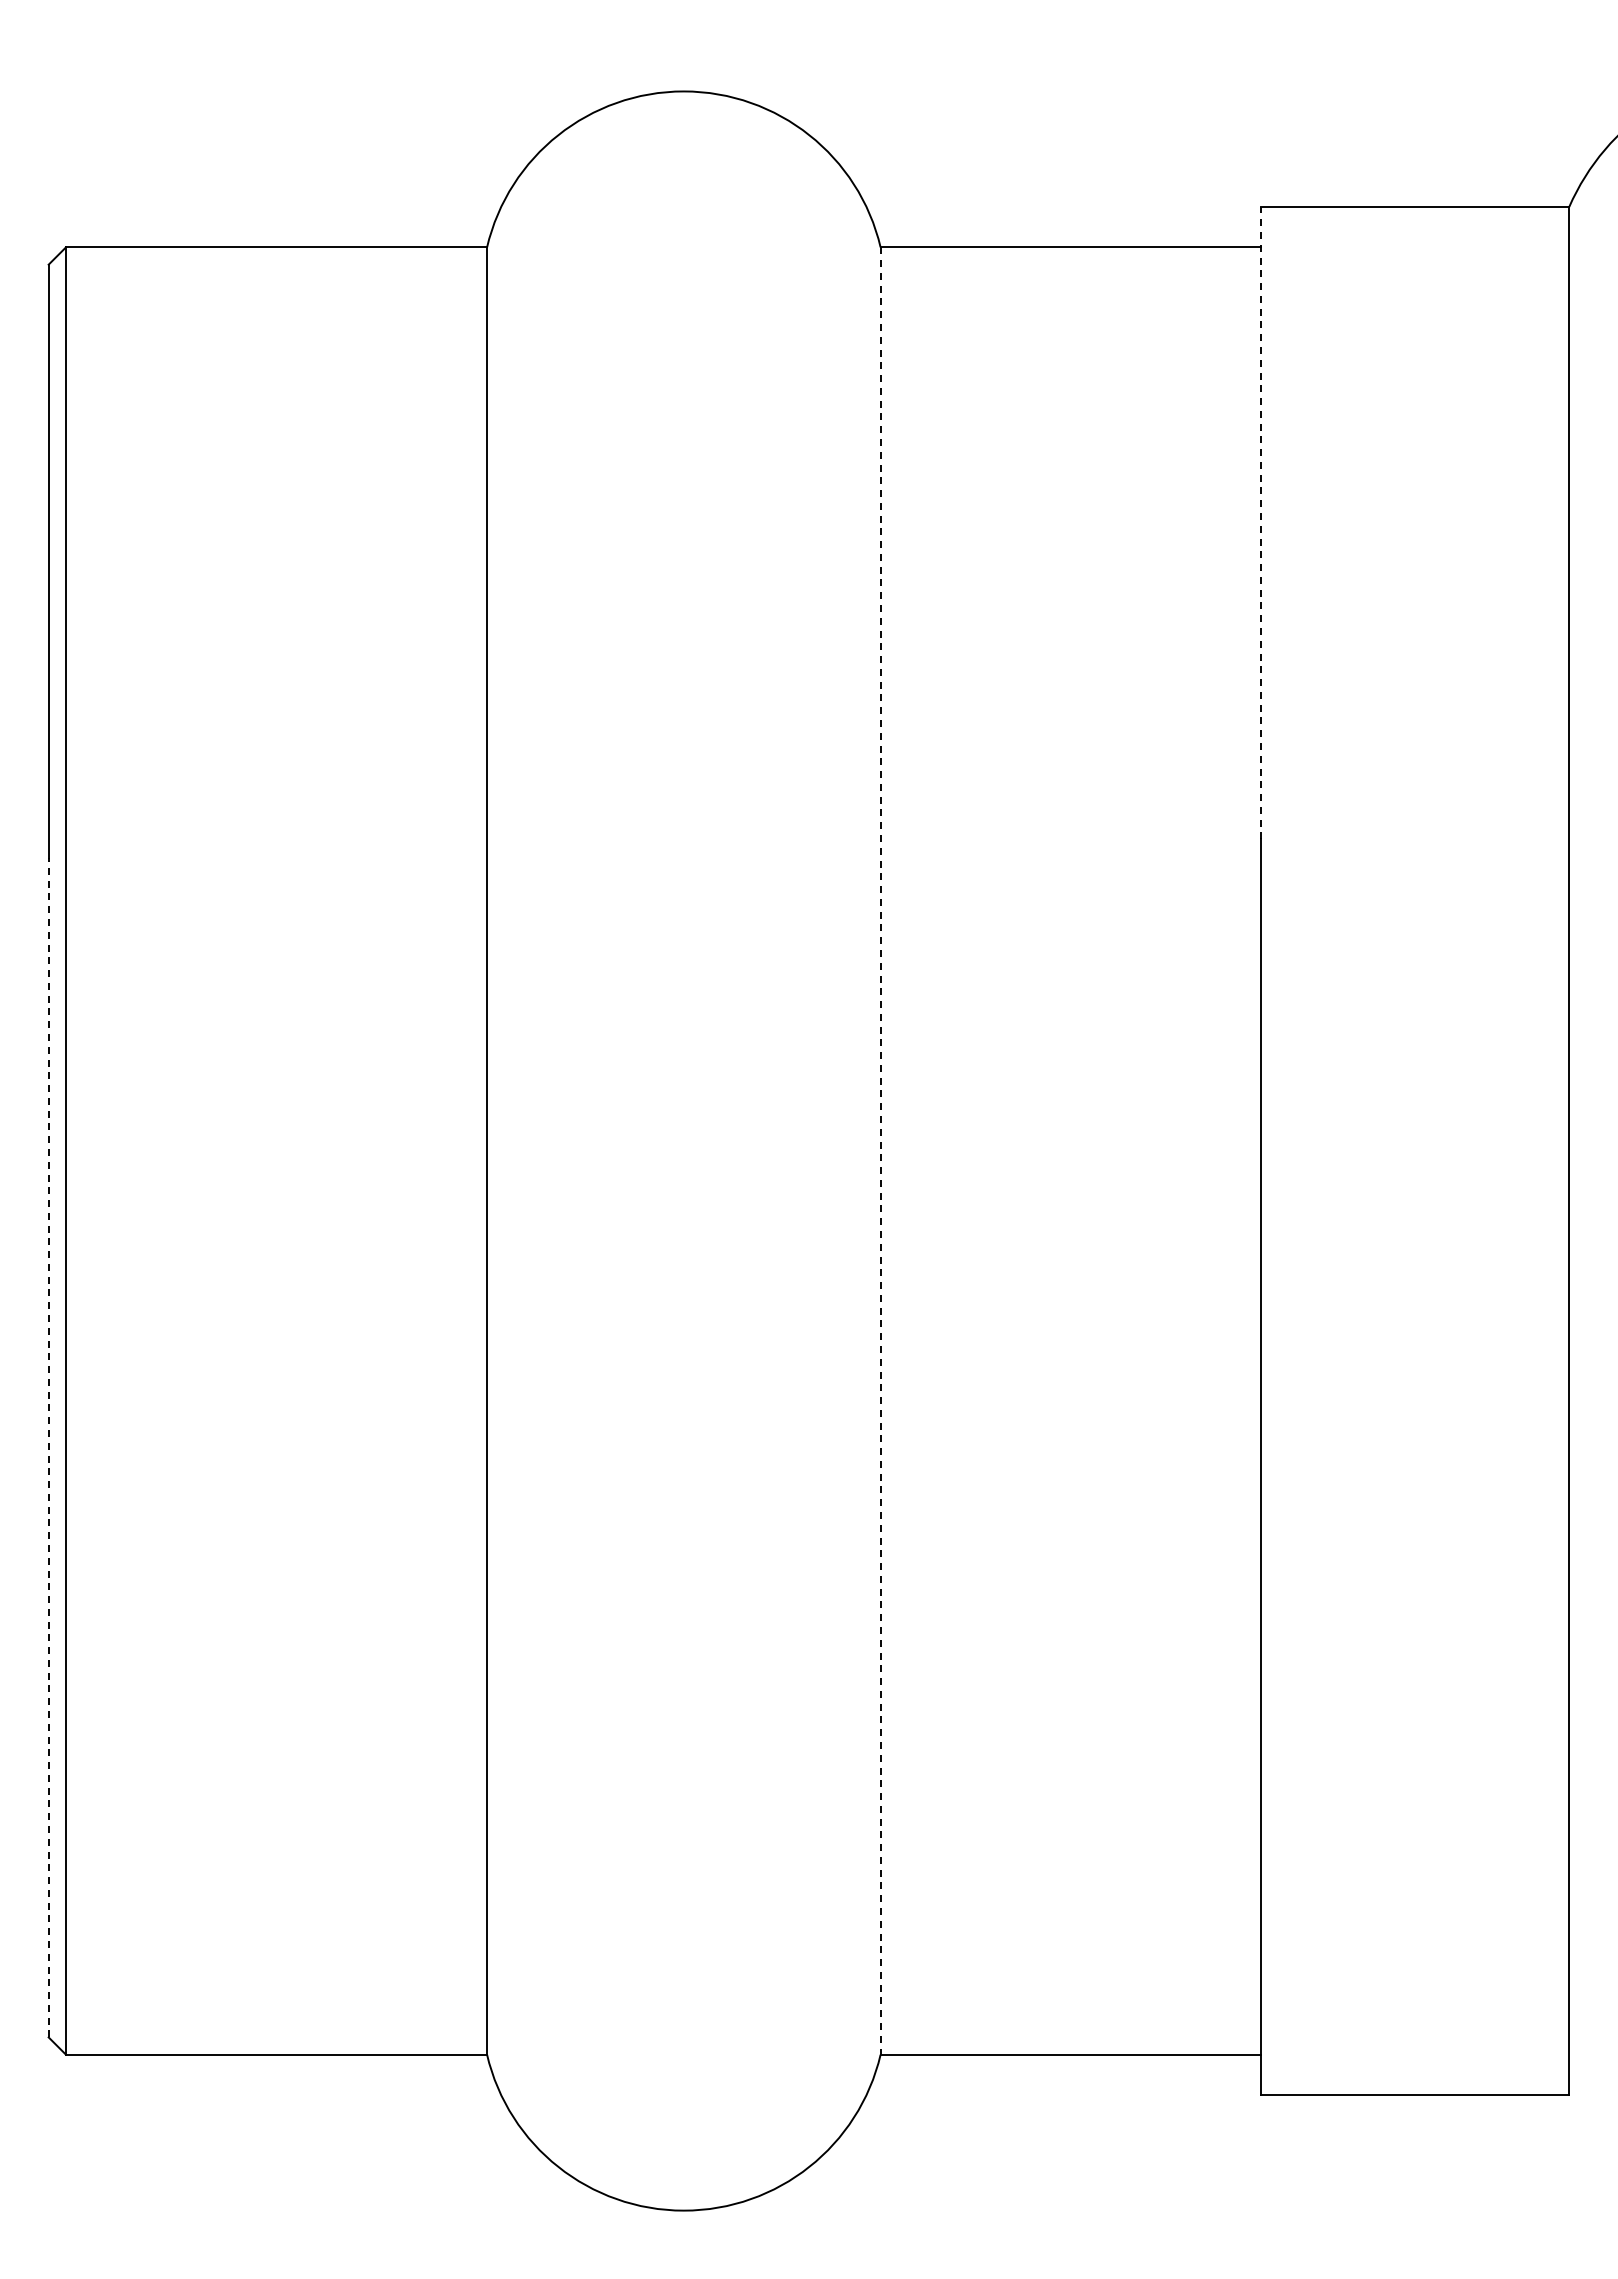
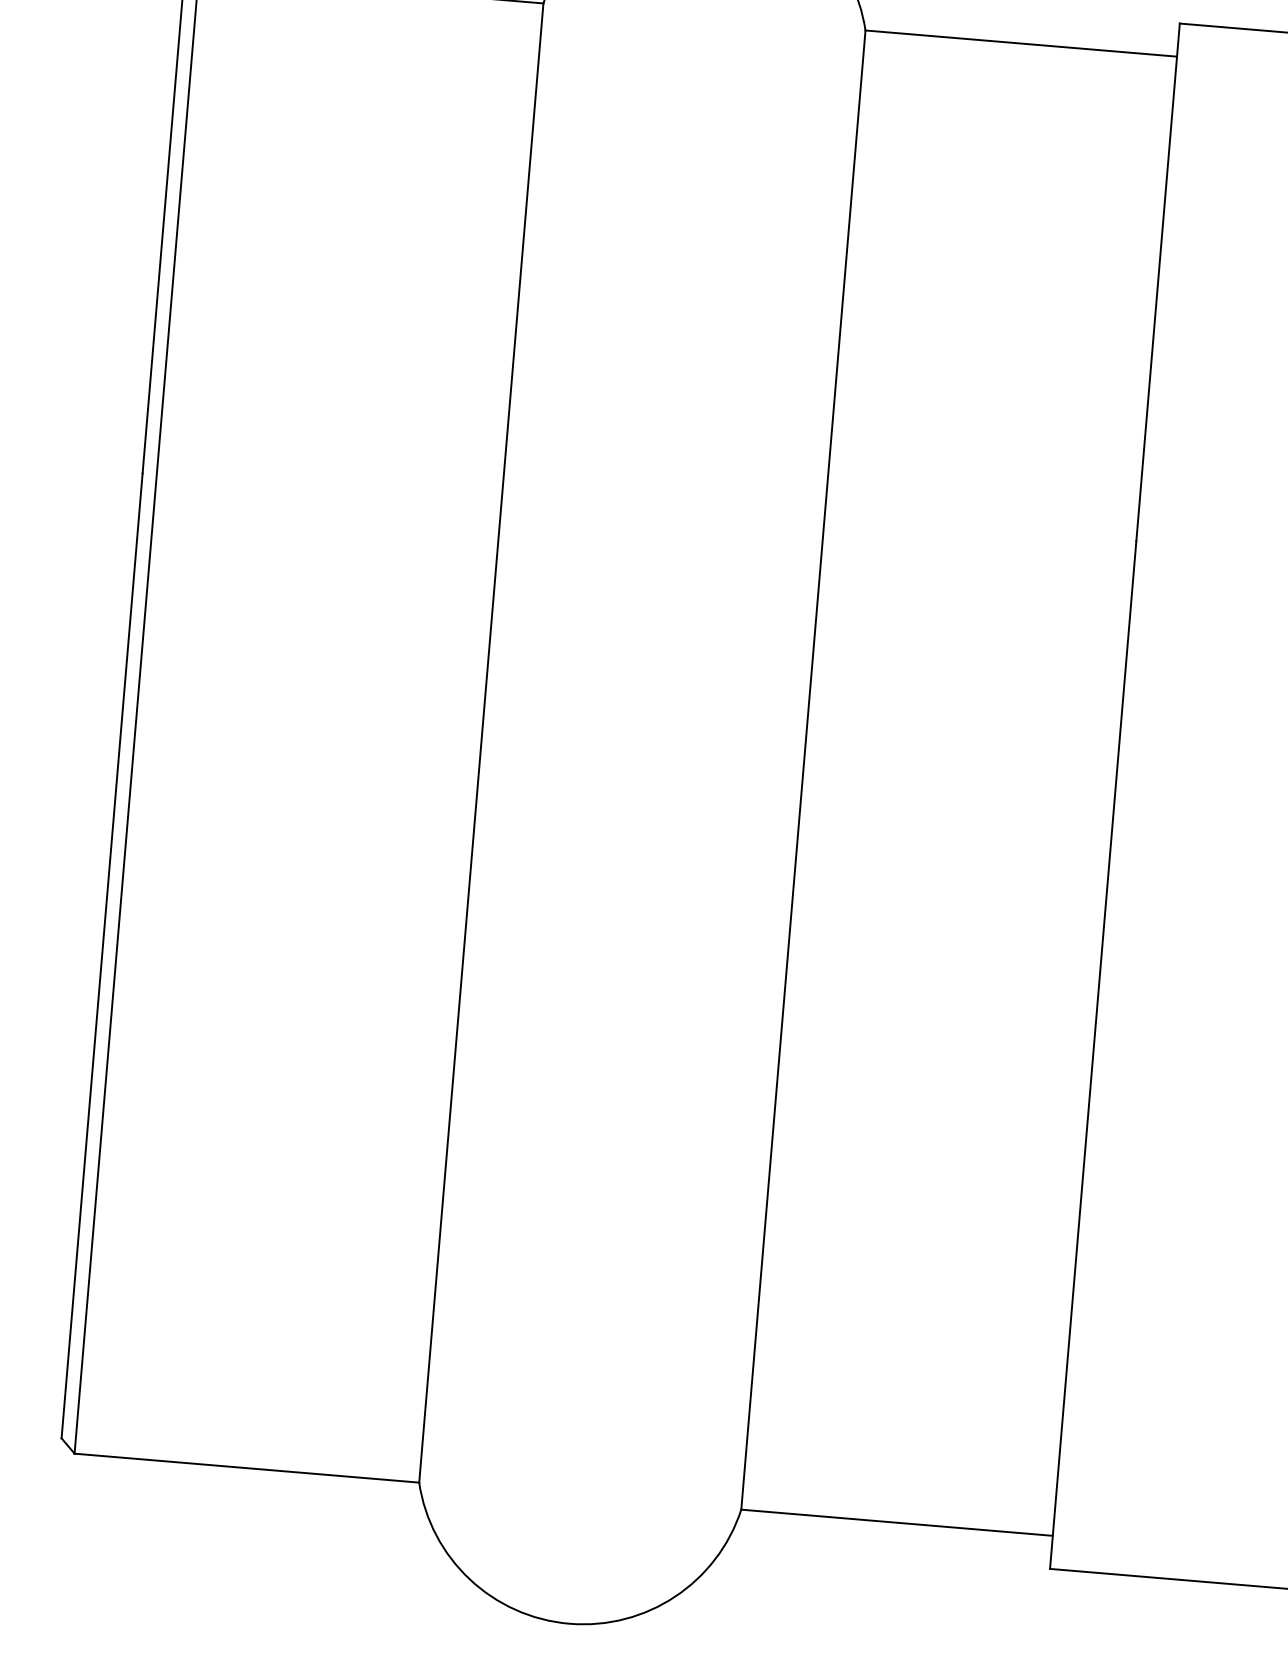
line: (1261, 522) -> (1158, 281), dashed -> solid
line: (880, 1151) -> (803, 770), dashed -> solid
line: (48, 1447) -> (101, 955), dashed -> solid

